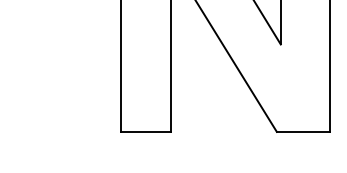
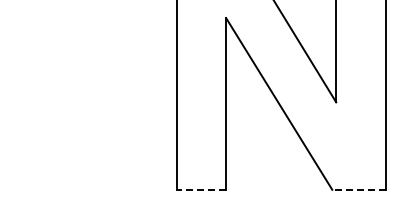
line: (146, 131) -> (201, 189), solid -> dashed
line: (303, 131) -> (358, 189), solid -> dashed

